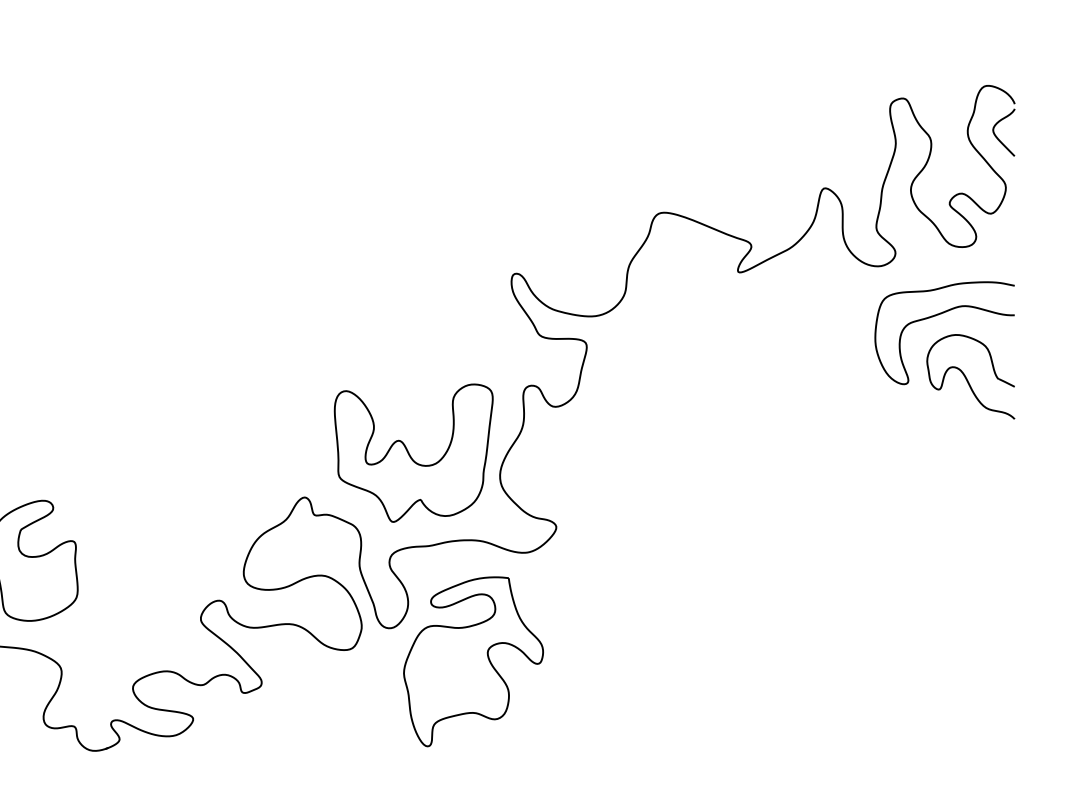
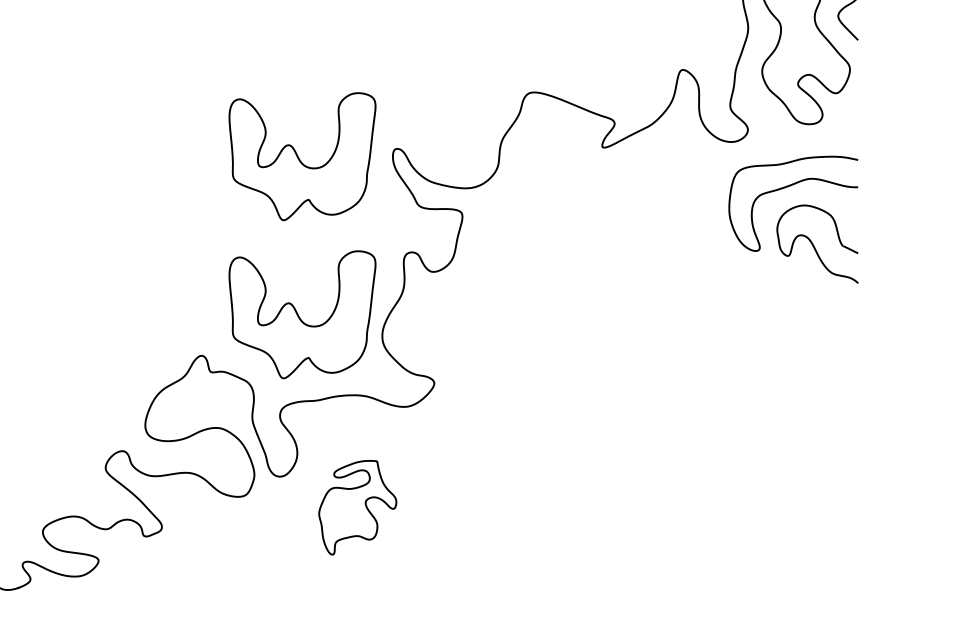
part: (413, 281) -> (302, 156), added
part: (473, 661) -> (357, 507), size x0.6

